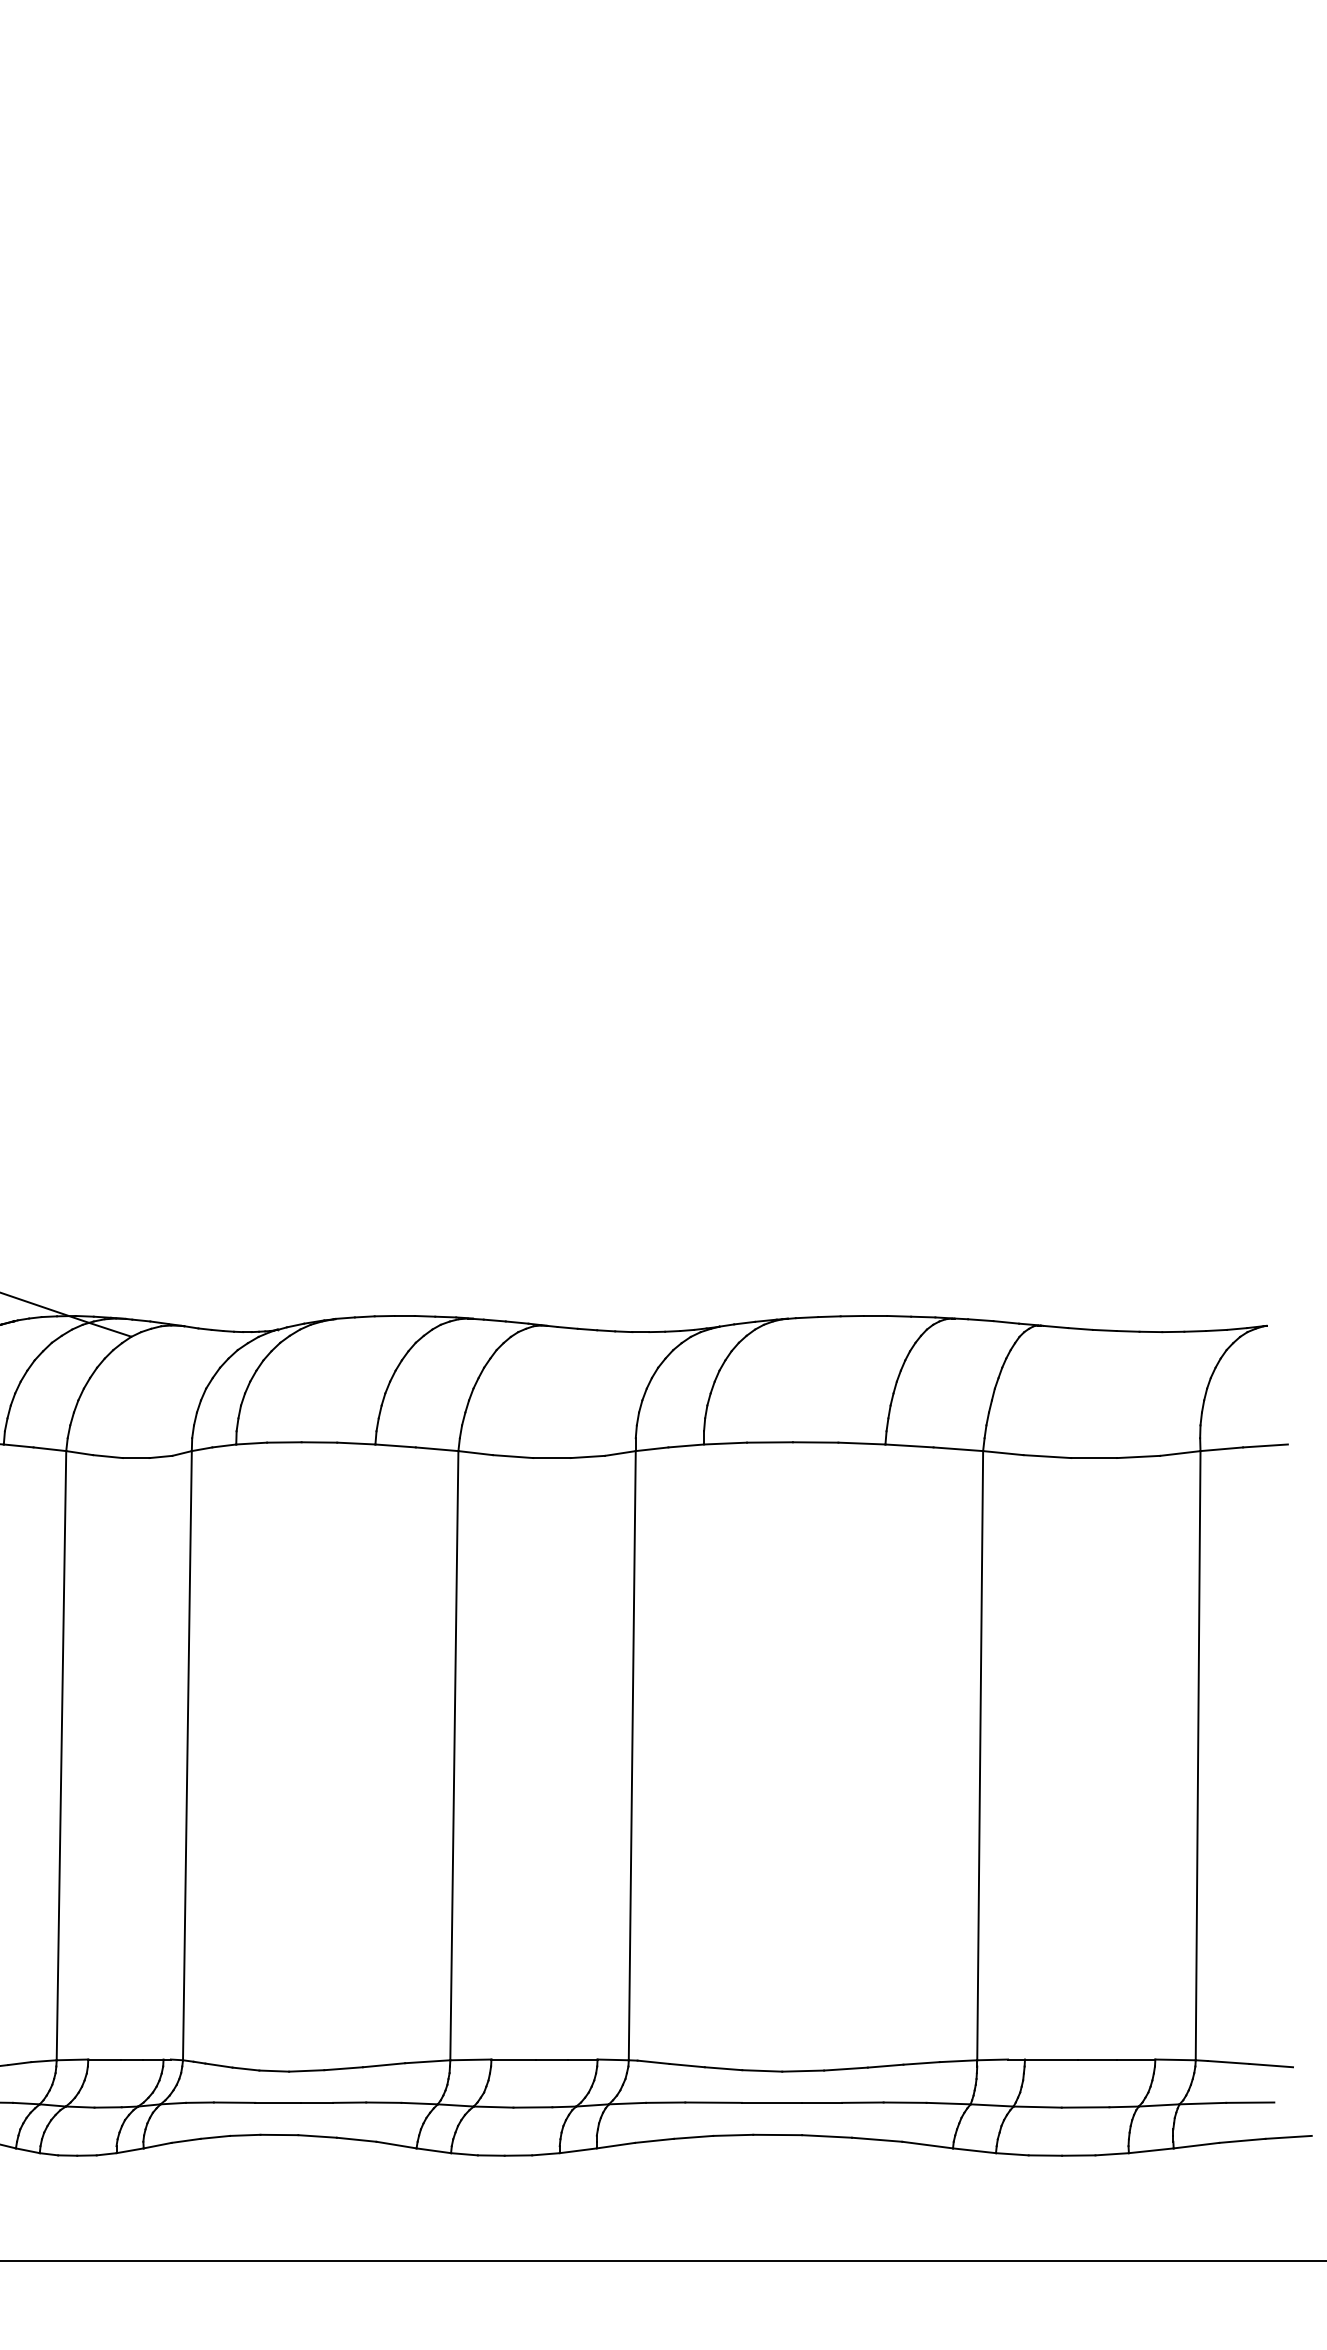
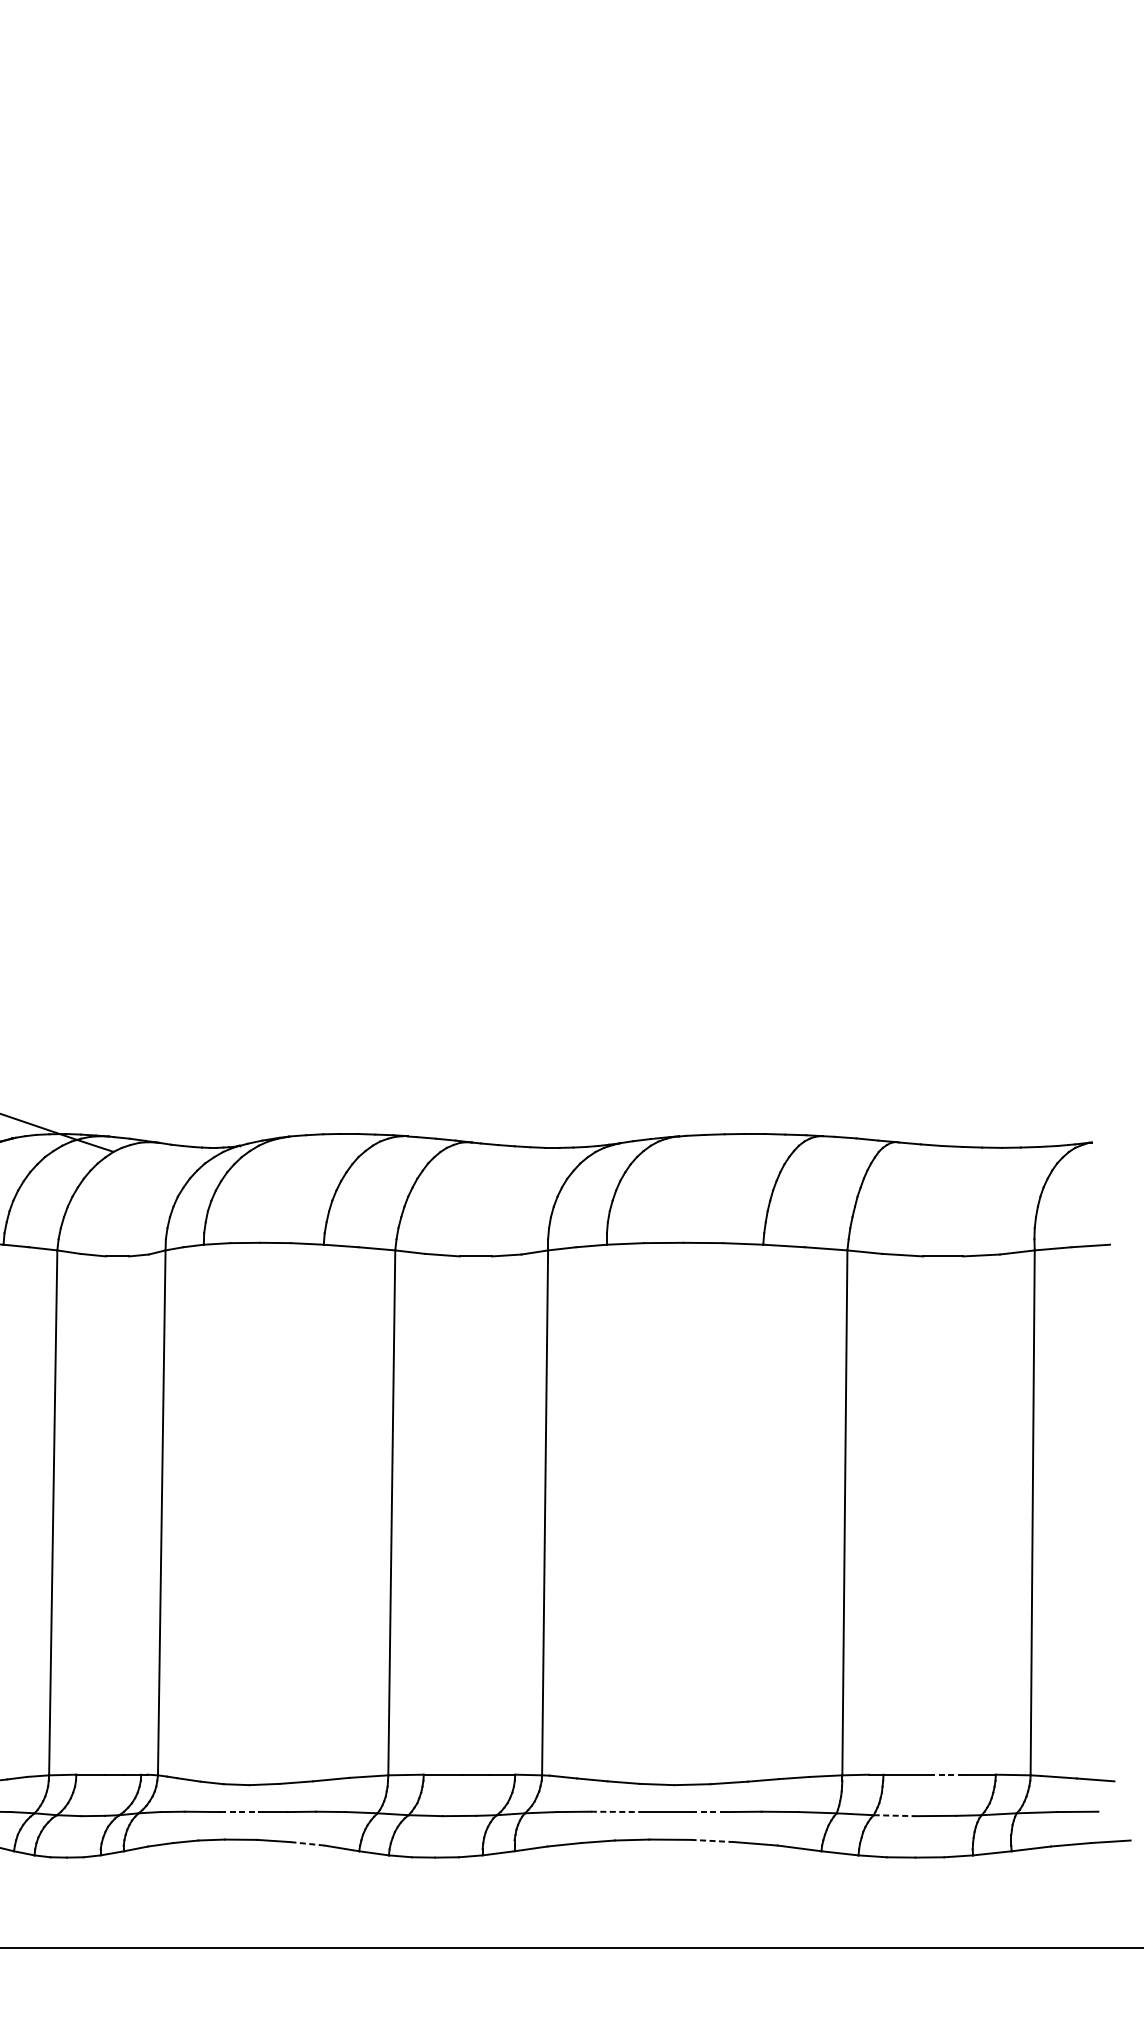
line: (1097, 2059) -> (945, 1774), solid -> dashed
line: (278, 2102) -> (240, 1811), solid -> dashed
line: (714, 2102) -> (615, 1811), solid -> dashed
line: (822, 2102) -> (709, 1811), solid -> dashed
line: (1038, 2107) -> (895, 1816), solid -> dashed
line: (826, 2136) -> (712, 1841), solid -> dashed
line: (356, 2139) -> (307, 1843), solid -> dashed

